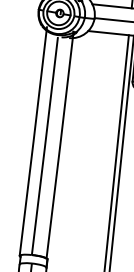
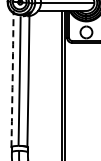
arc: (33, 140) -> (12, 78), solid -> dashed

